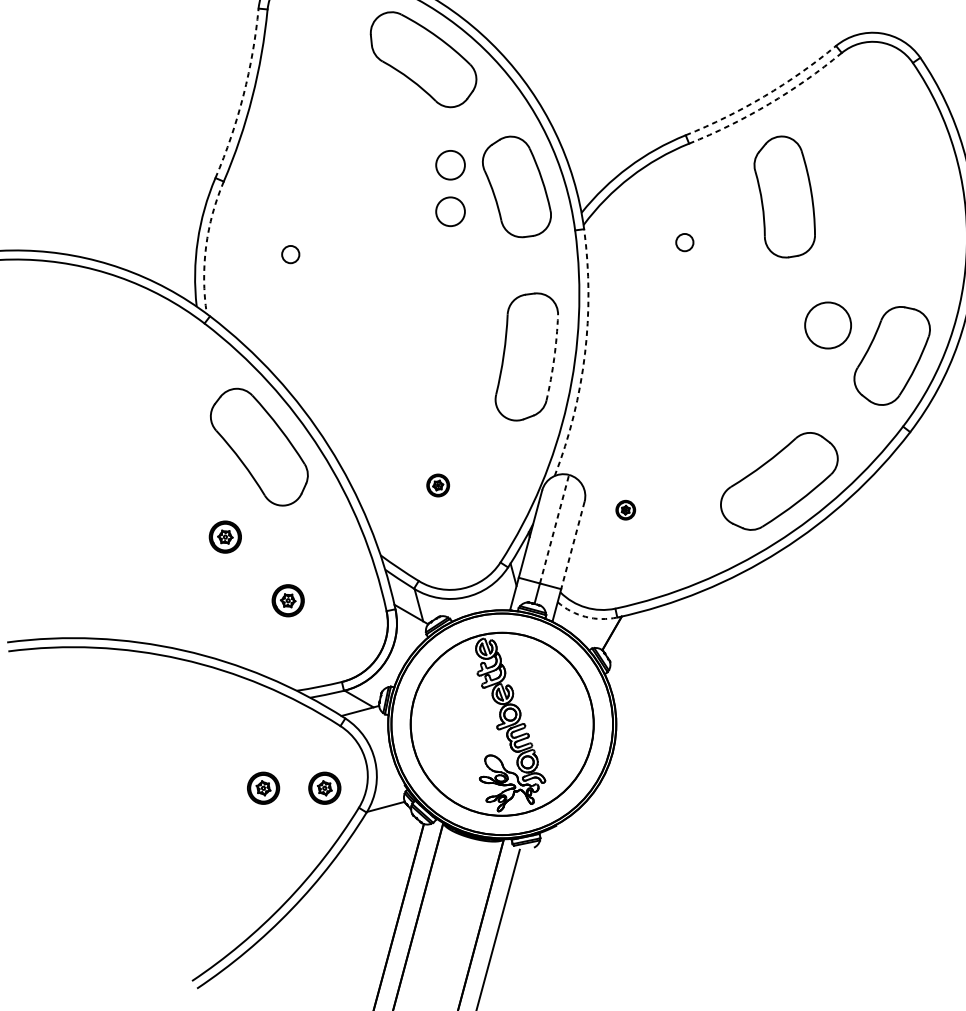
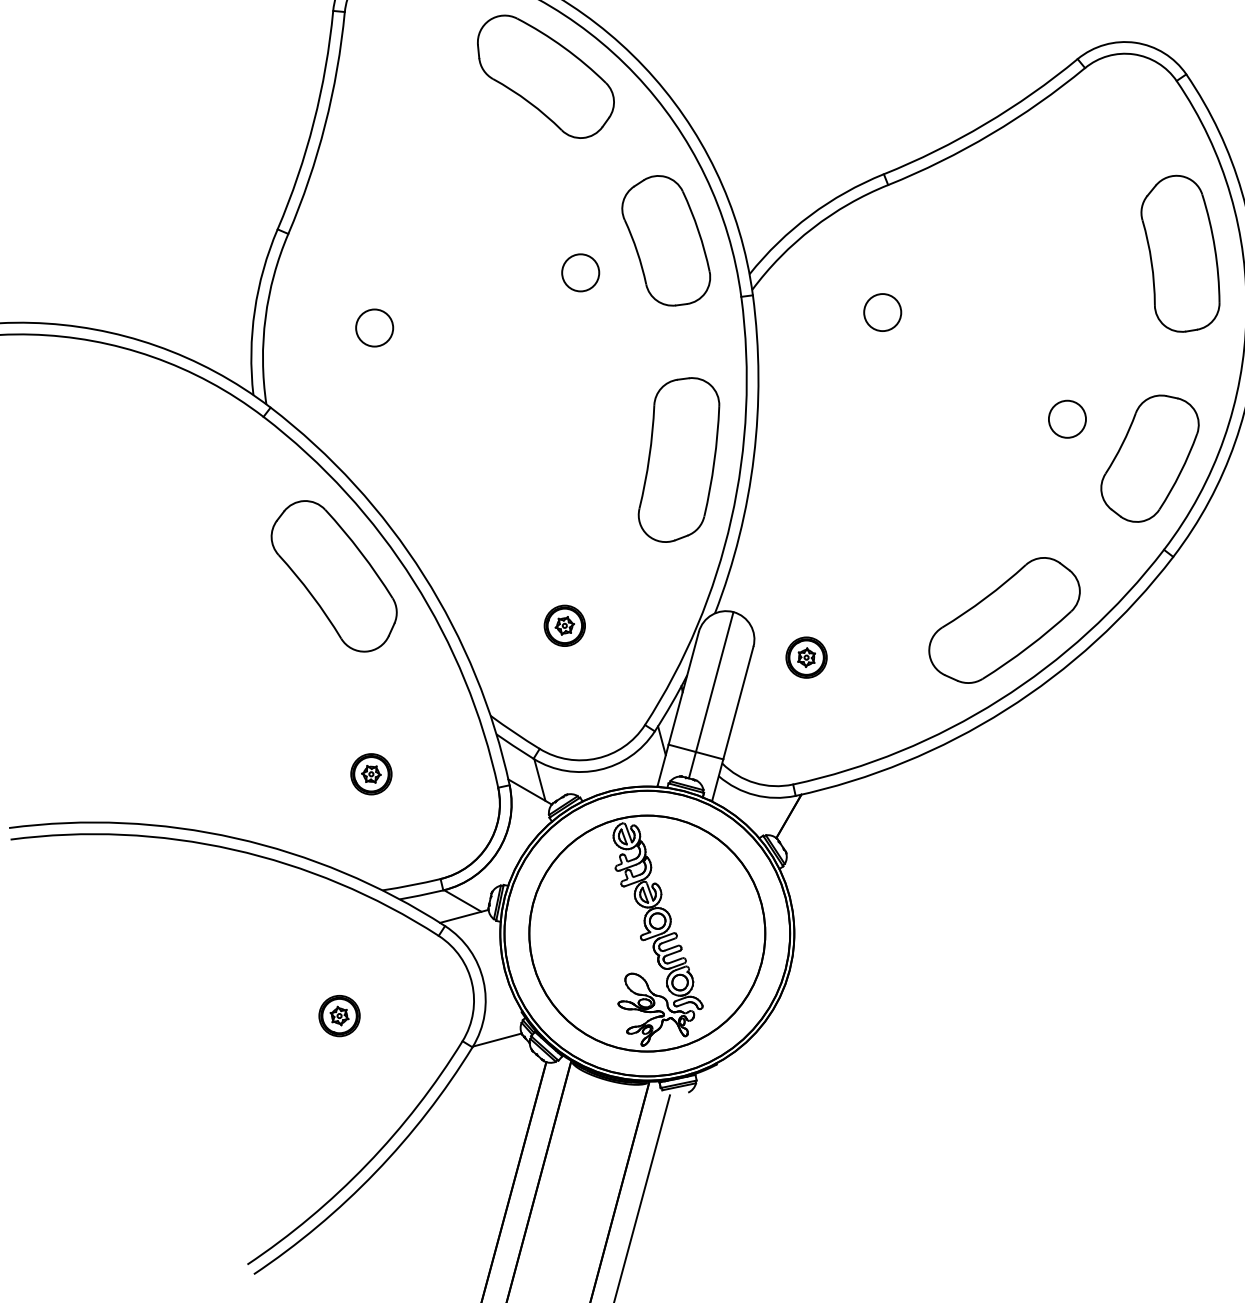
arc: (243, 95) -> (313, 122), dashed -> solid
arc: (764, 96) -> (985, 124), dashed -> solid
arc: (769, 104) -> (991, 134), dashed -> solid
circle: (450, 164) -> (580, 212), removed
part: (784, 196) -> (1180, 253), moved
circle: (684, 242) -> (882, 312), size x1.67
arc: (206, 246) -> (265, 317), dashed -> solid
circle: (290, 254) -> (374, 327), size x1.67
circle: (828, 324) -> (1067, 418), size x0.62
arc: (584, 354) -> (753, 456), dashed -> solid
arc: (554, 358) -> (714, 461), dashed -> solid
part: (438, 485) -> (564, 625), size x1.43
part: (625, 510) -> (806, 657), size x1.67
line: (554, 528) -> (714, 681), dashed -> solid
part: (225, 537) -> (290, 692), removed
line: (572, 545) -> (738, 703), dashed -> solid
arc: (585, 617) -> (754, 795), dashed -> solid
part: (324, 788) -> (418, 1016), removed

